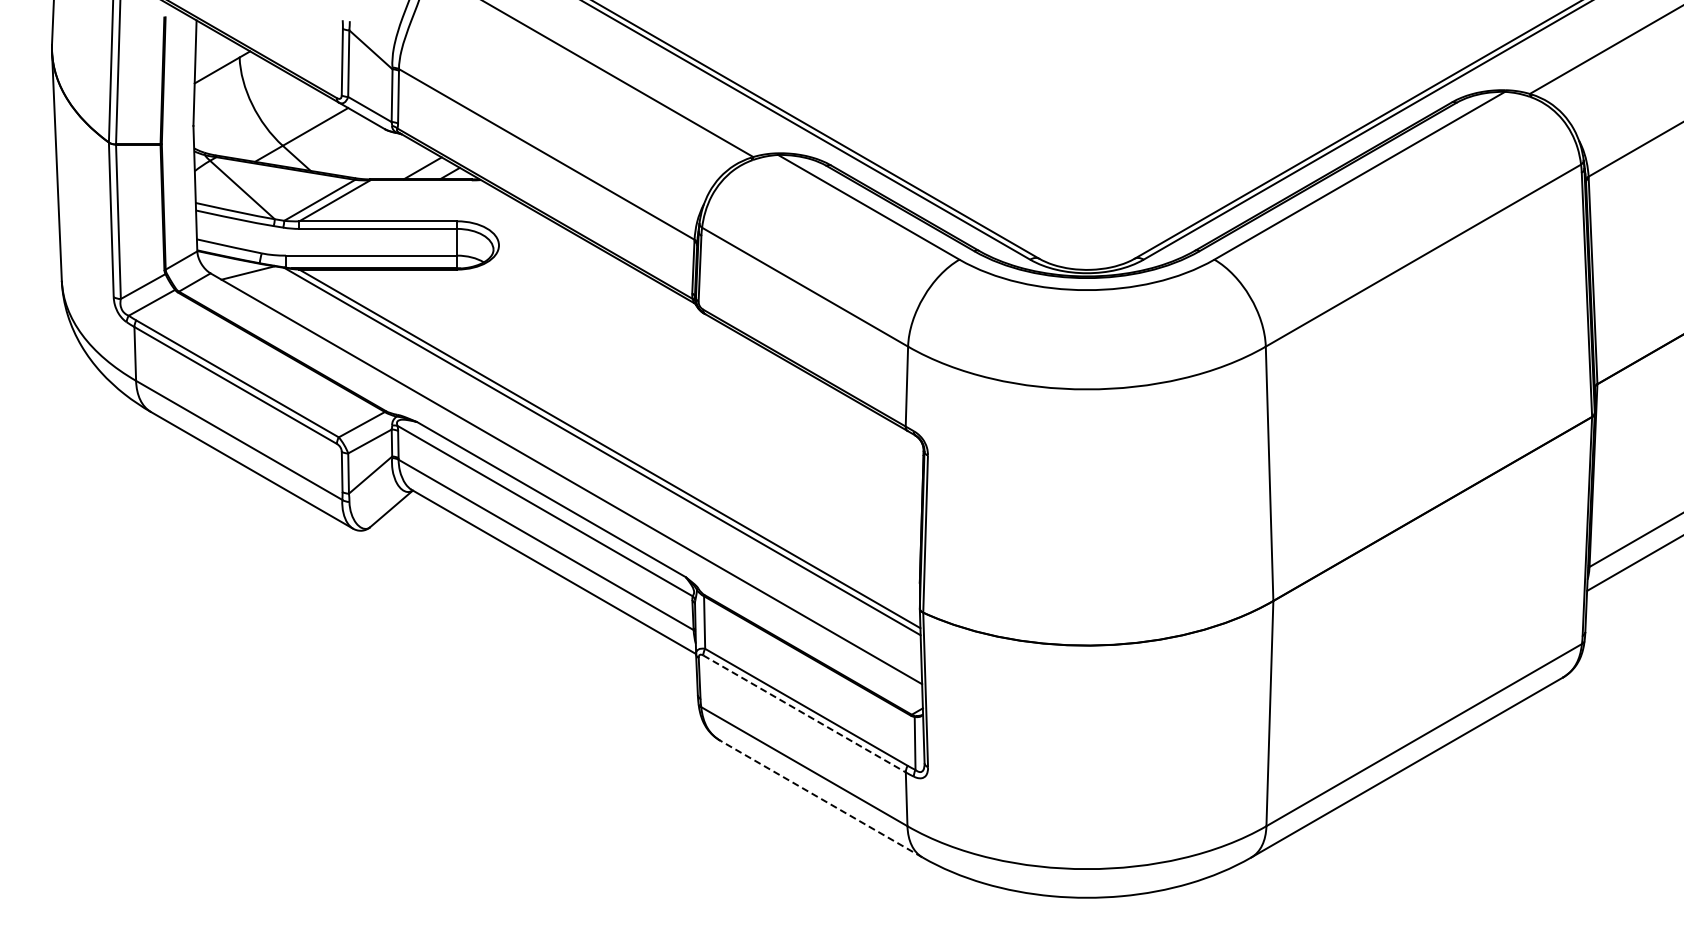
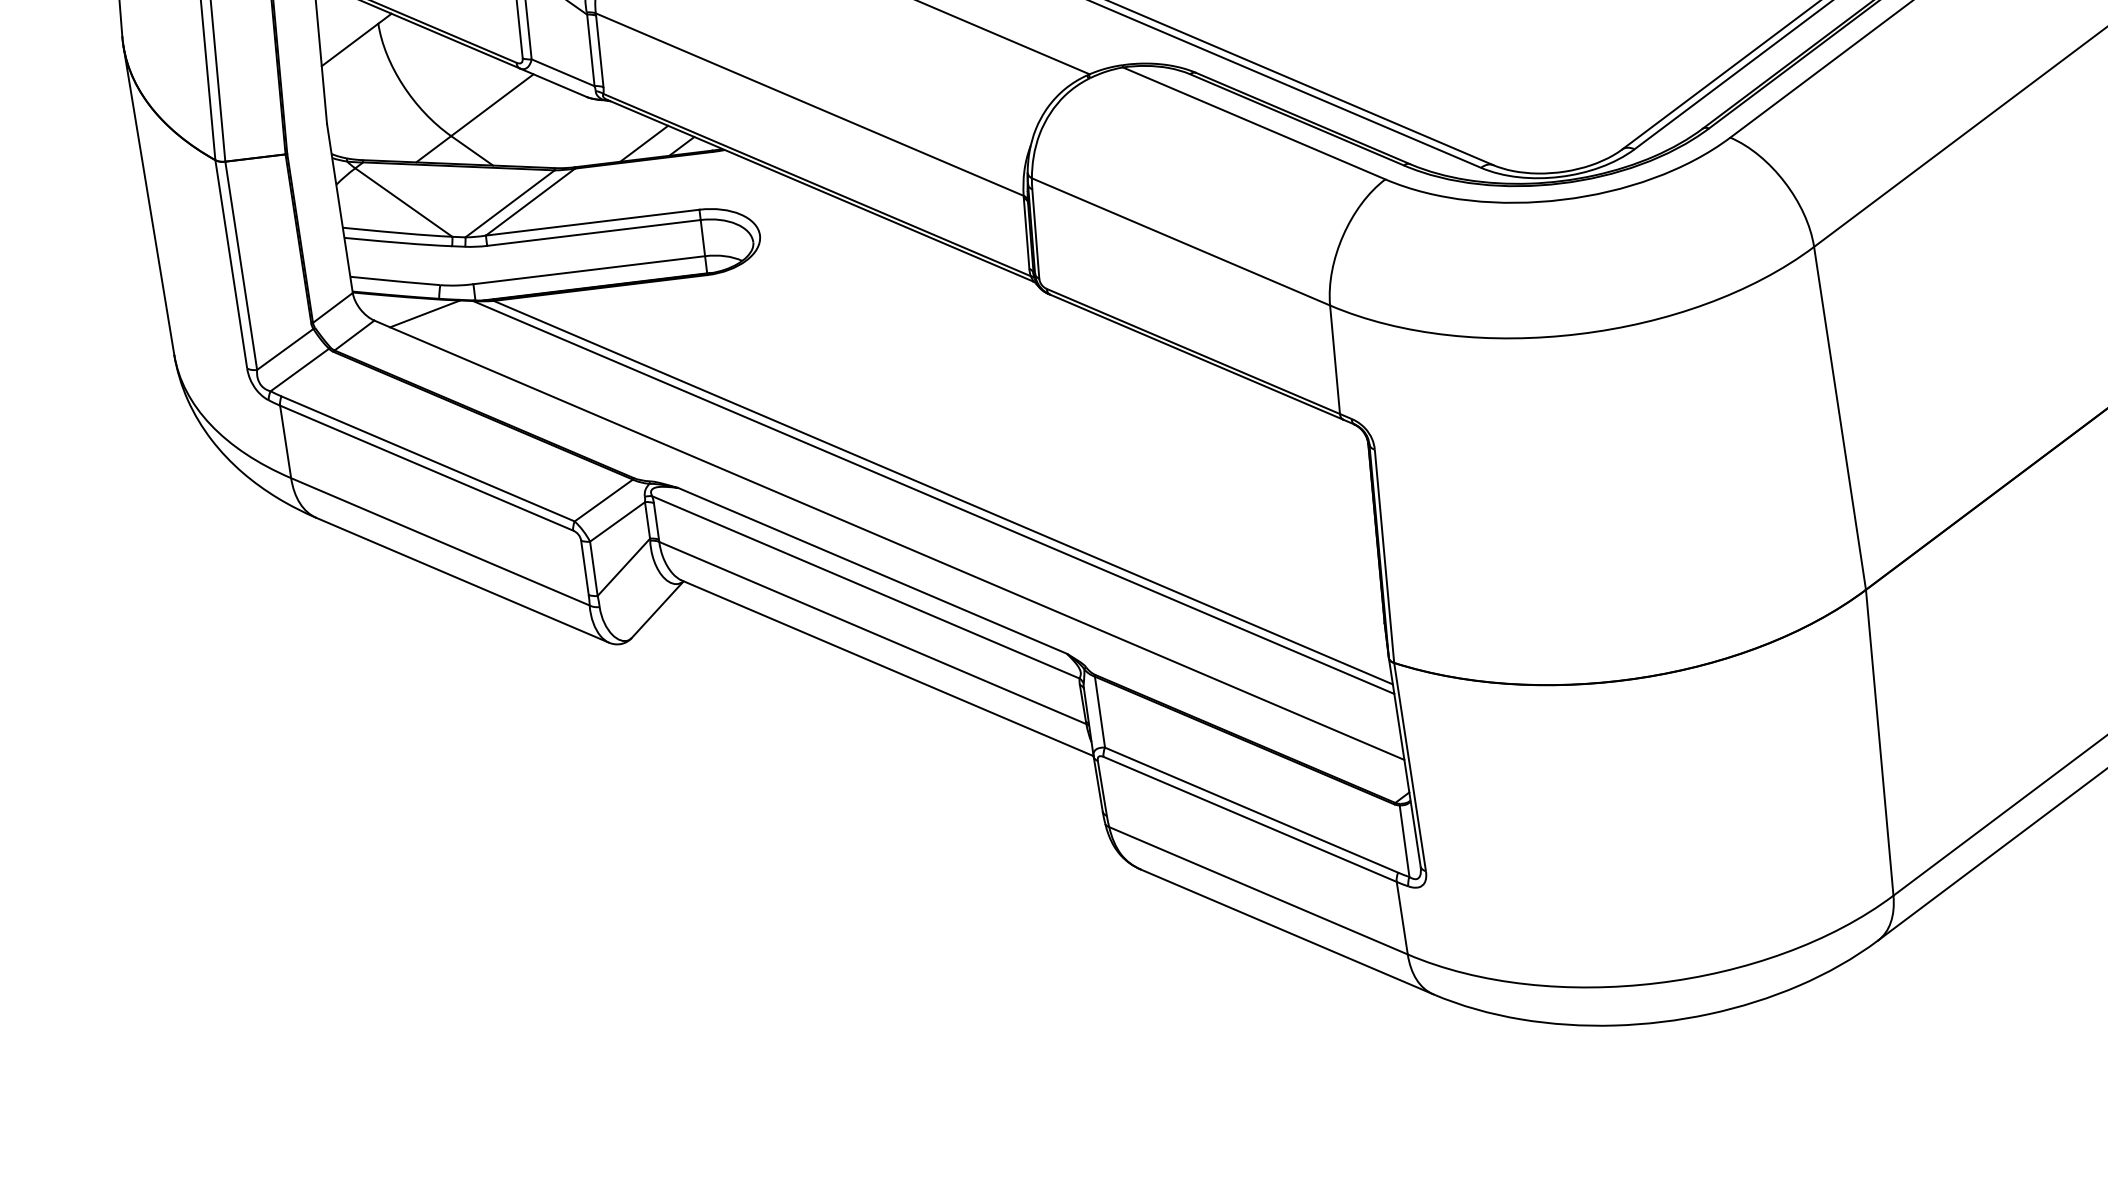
line: (804, 713) -> (1249, 818), dashed -> solid
line: (821, 799) -> (1287, 932), dashed -> solid

